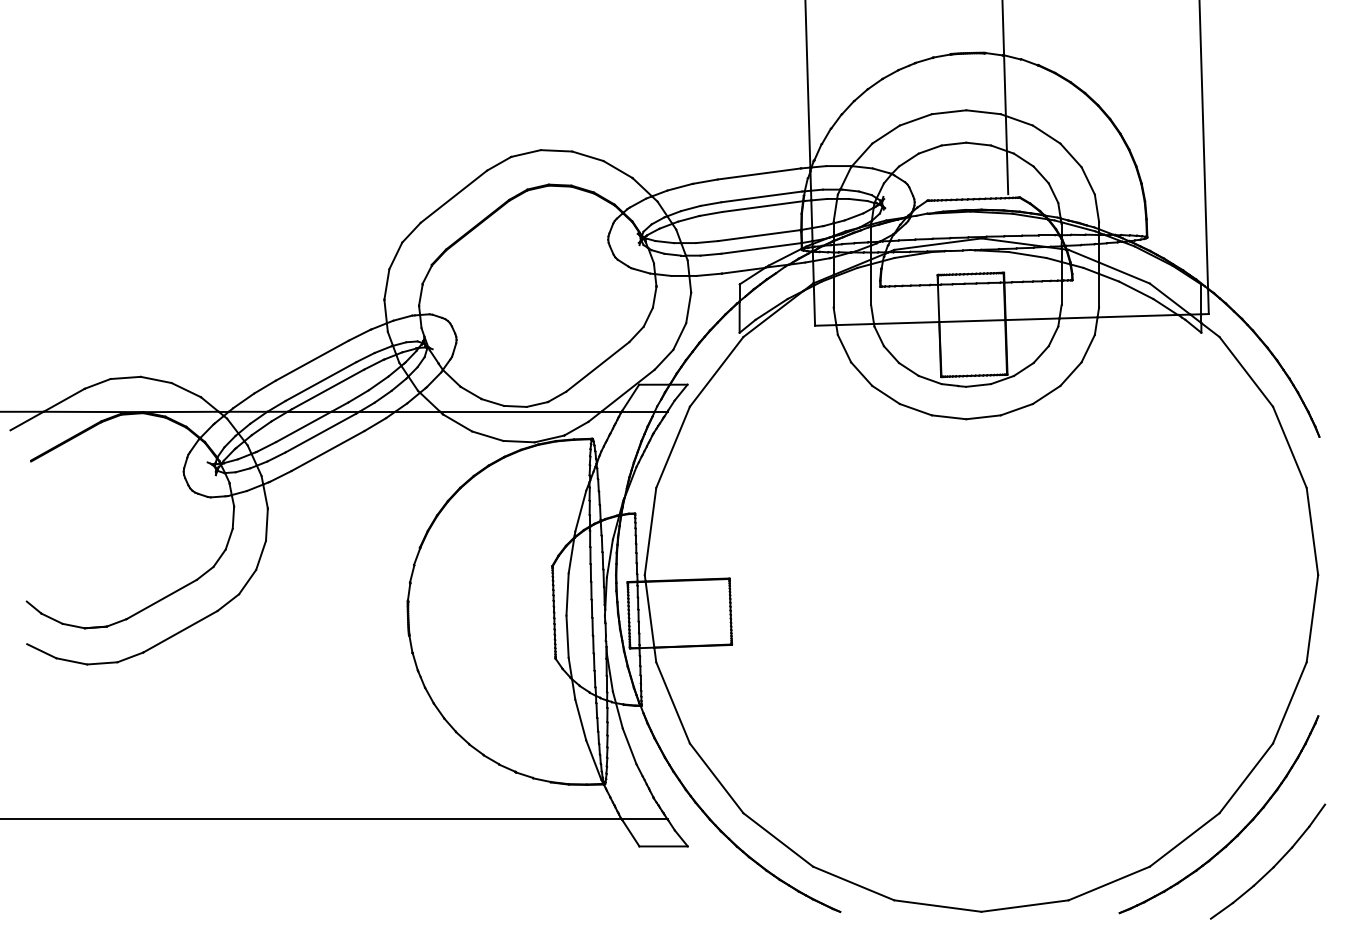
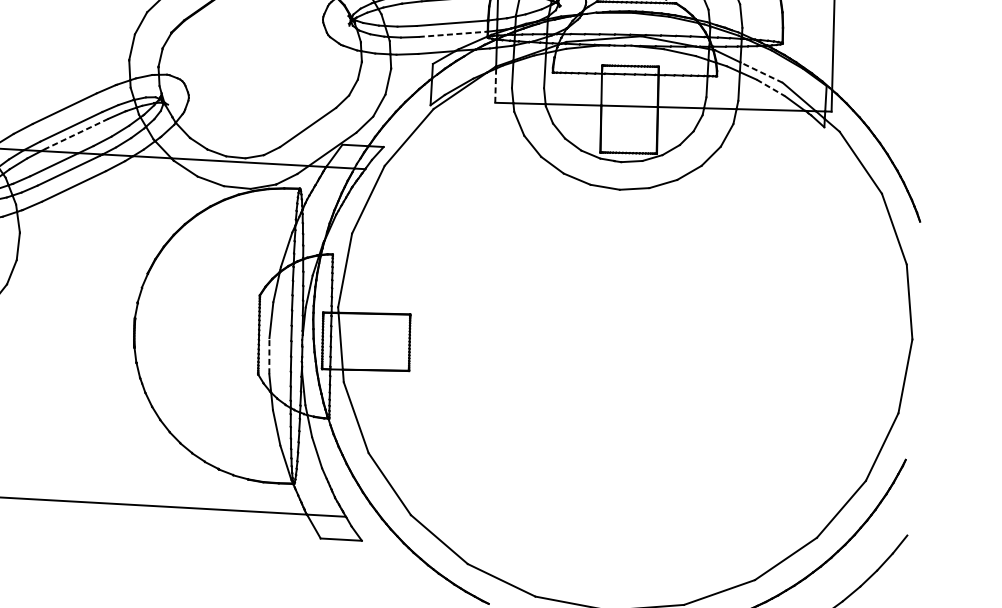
line: (761, 248) -> (453, 34), solid -> dashed
line: (1123, 272) -> (760, 72), solid -> dashed
line: (1136, 290) -> (771, 88), solid -> dashed
line: (814, 305) -> (495, 85), solid -> dashed
line: (327, 389) -> (76, 133), solid -> dashed
line: (567, 636) -> (269, 356), solid -> dashed

